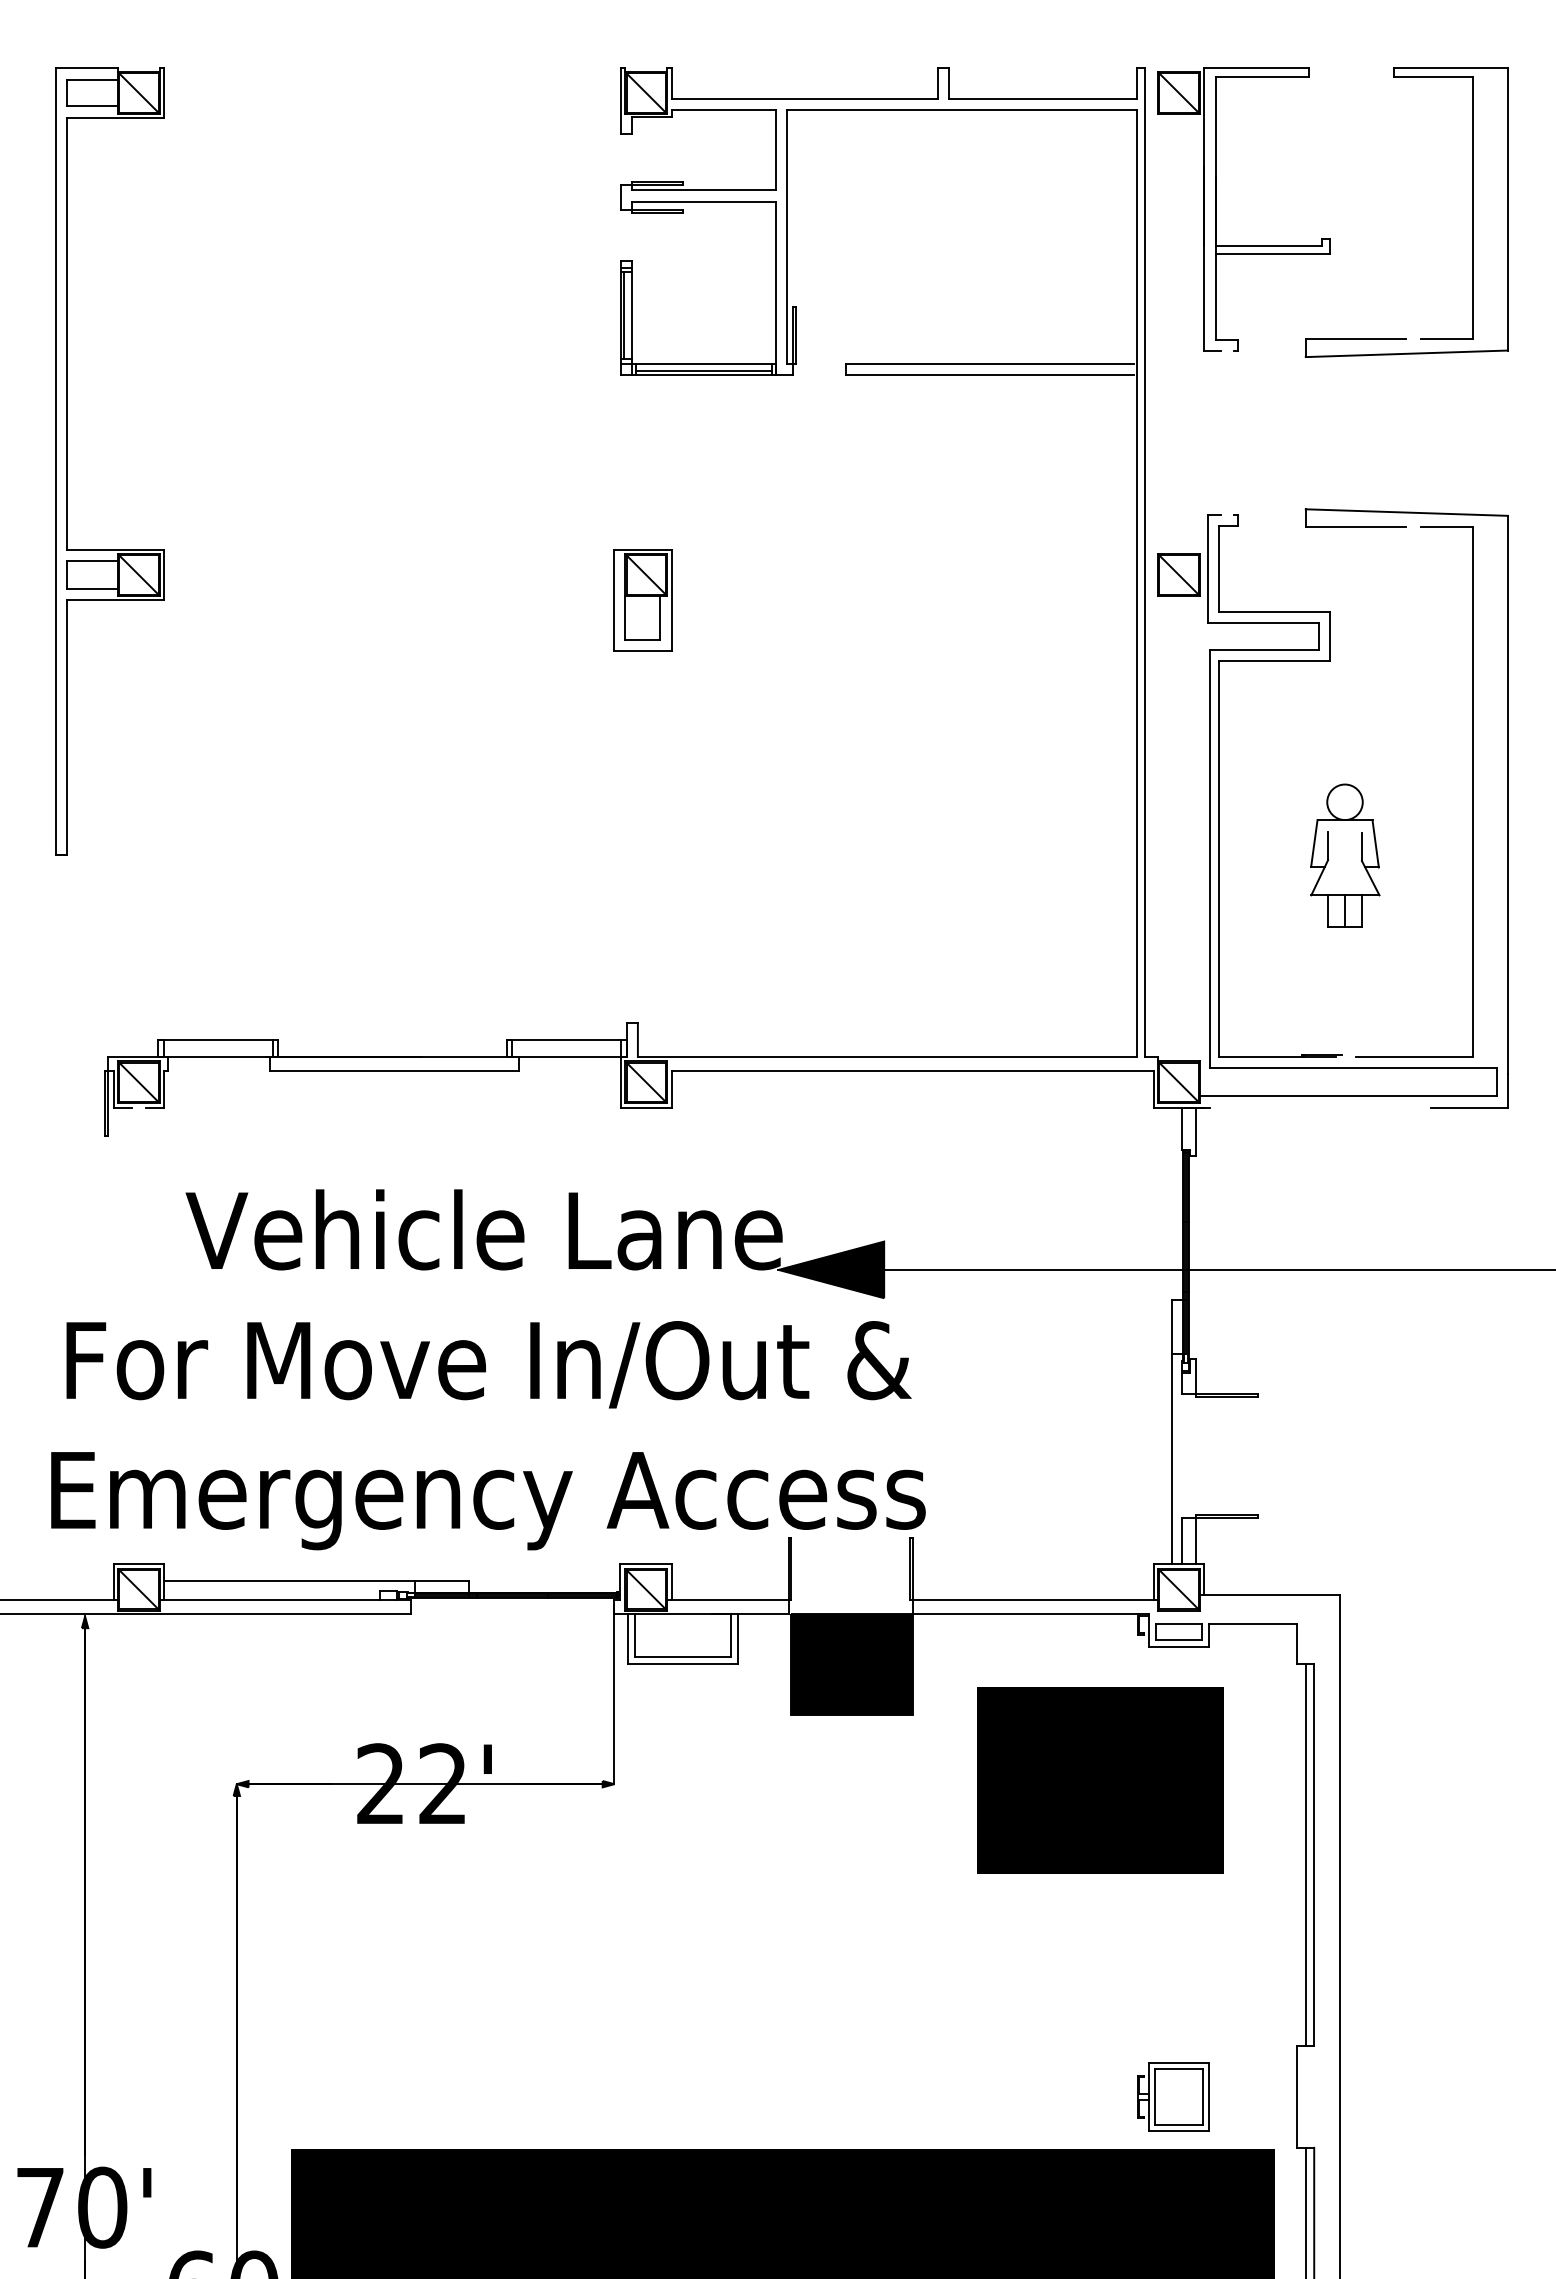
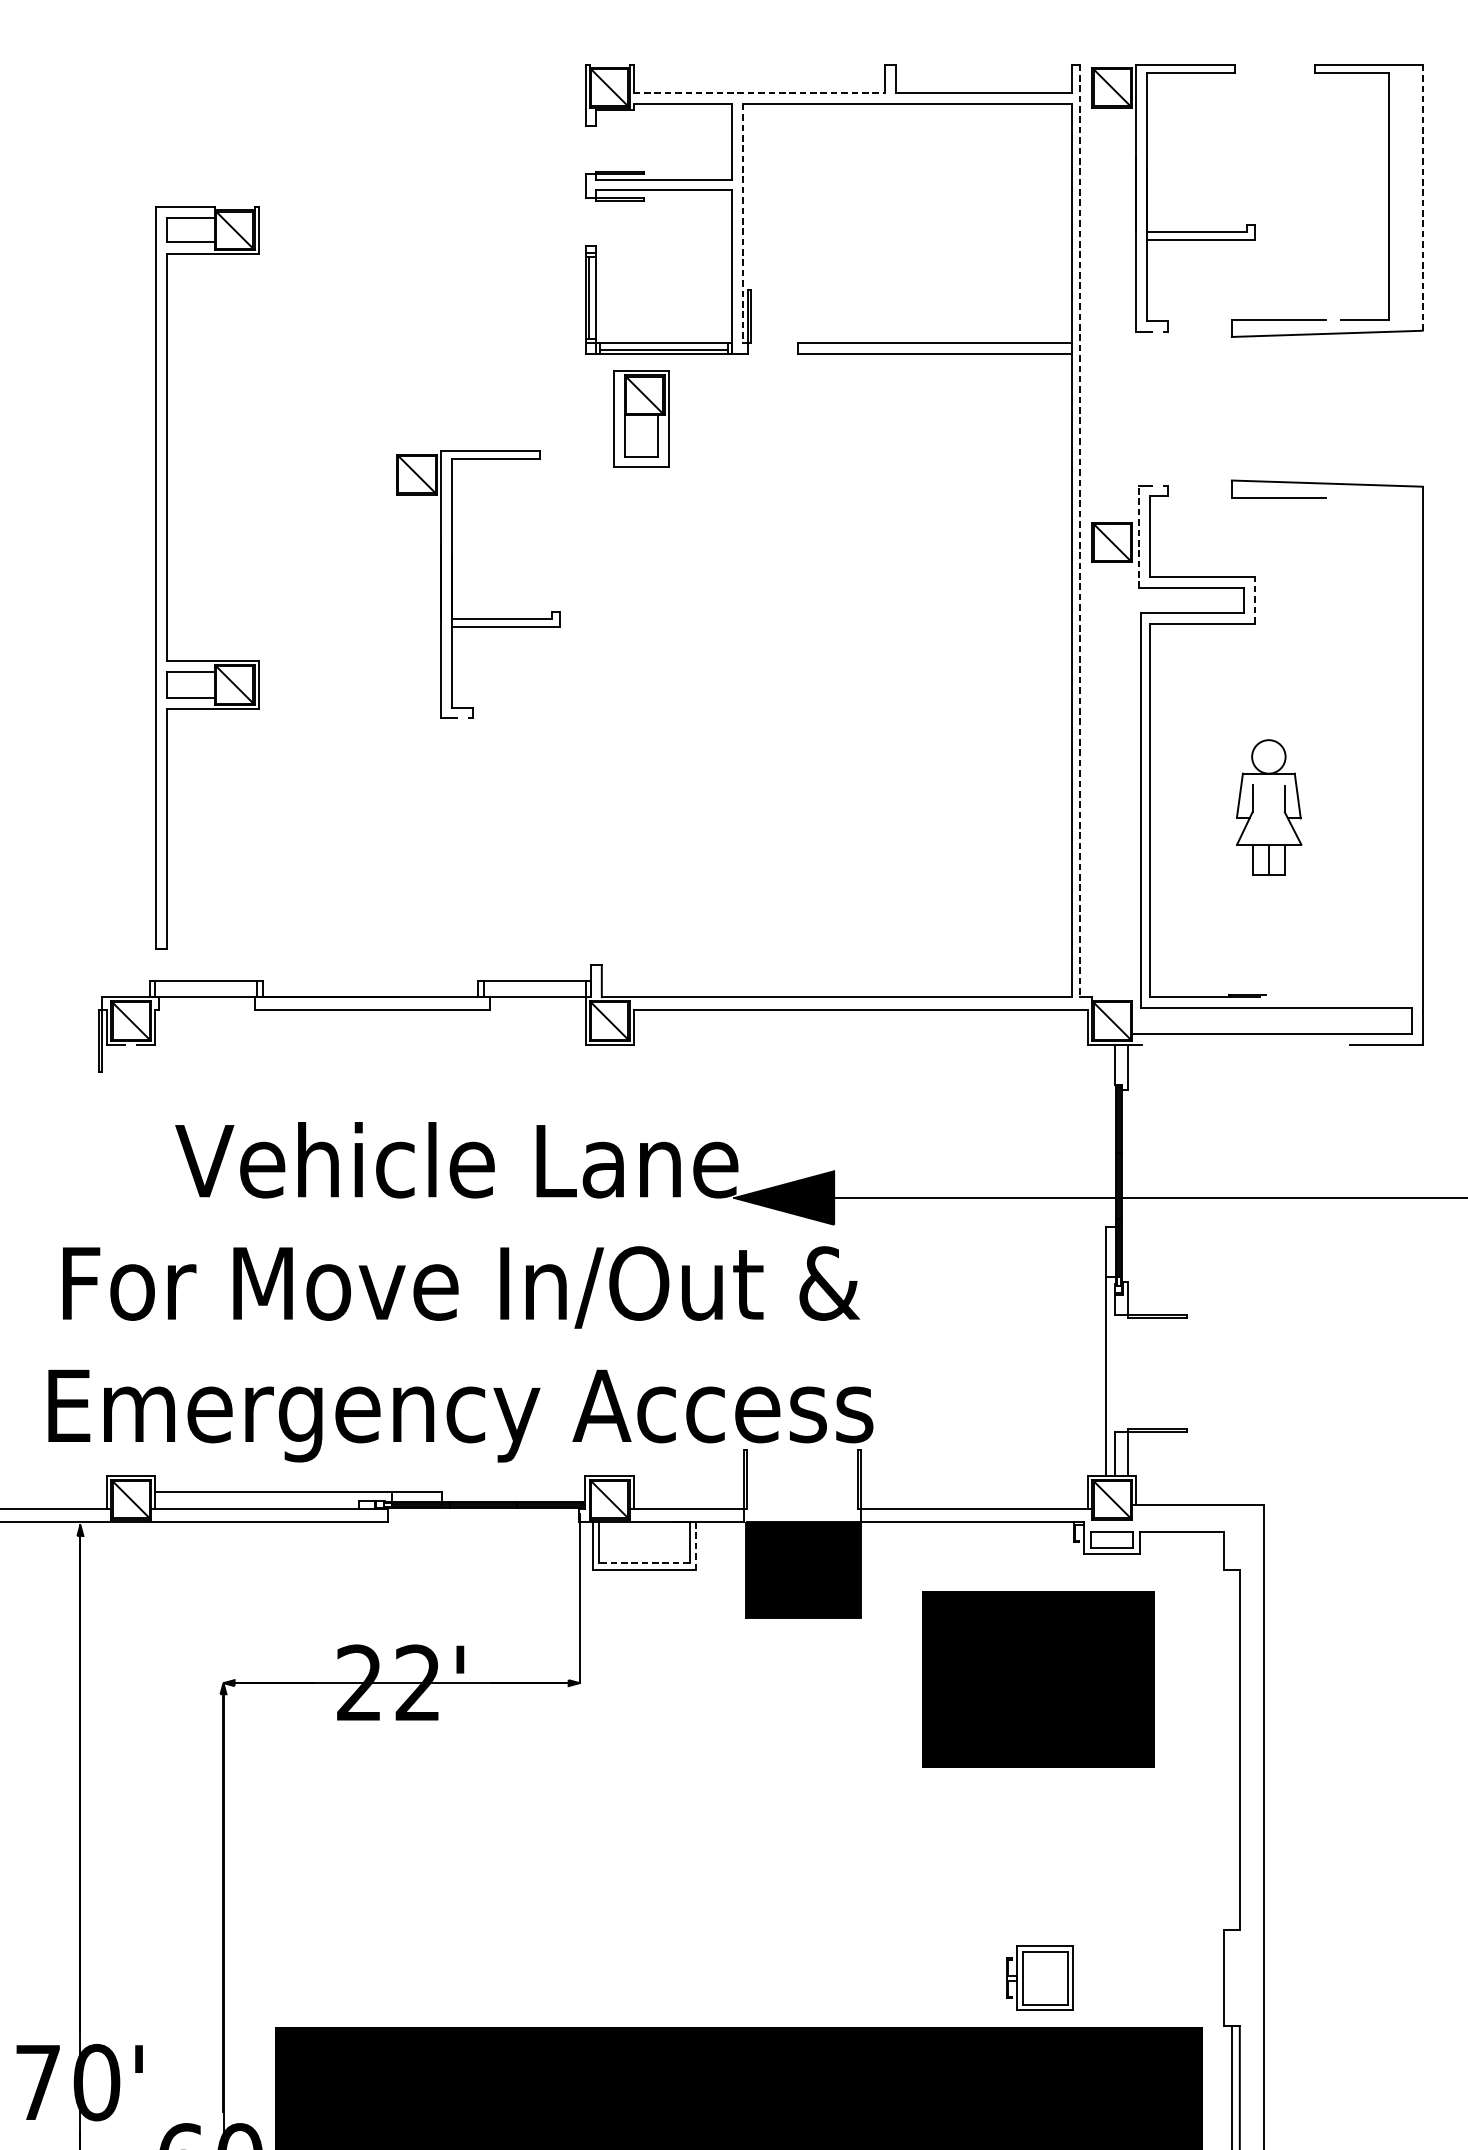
line: (805, 98) -> (759, 93), solid -> dashed
line: (1508, 208) -> (1423, 196), solid -> dashed
line: (787, 236) -> (742, 223), solid -> dashed
part: (67, 461) -> (167, 577), moved
line: (1145, 563) -> (1080, 531), solid -> dashed
line: (1207, 568) -> (1139, 536), solid -> dashed
part: (642, 600) -> (641, 419), moved
part: (479, 619) -> (452, 584), added
line: (1330, 635) -> (1255, 599), solid -> dashed
part: (1472, 791) -> (1389, 746), removed
line: (738, 1638) -> (696, 1545), solid -> dashed
line: (683, 1657) -> (644, 1563), solid -> dashed
line: (1305, 1855) -> (1231, 1750), removed
part: (1173, 2096) -> (1040, 1977), moved

